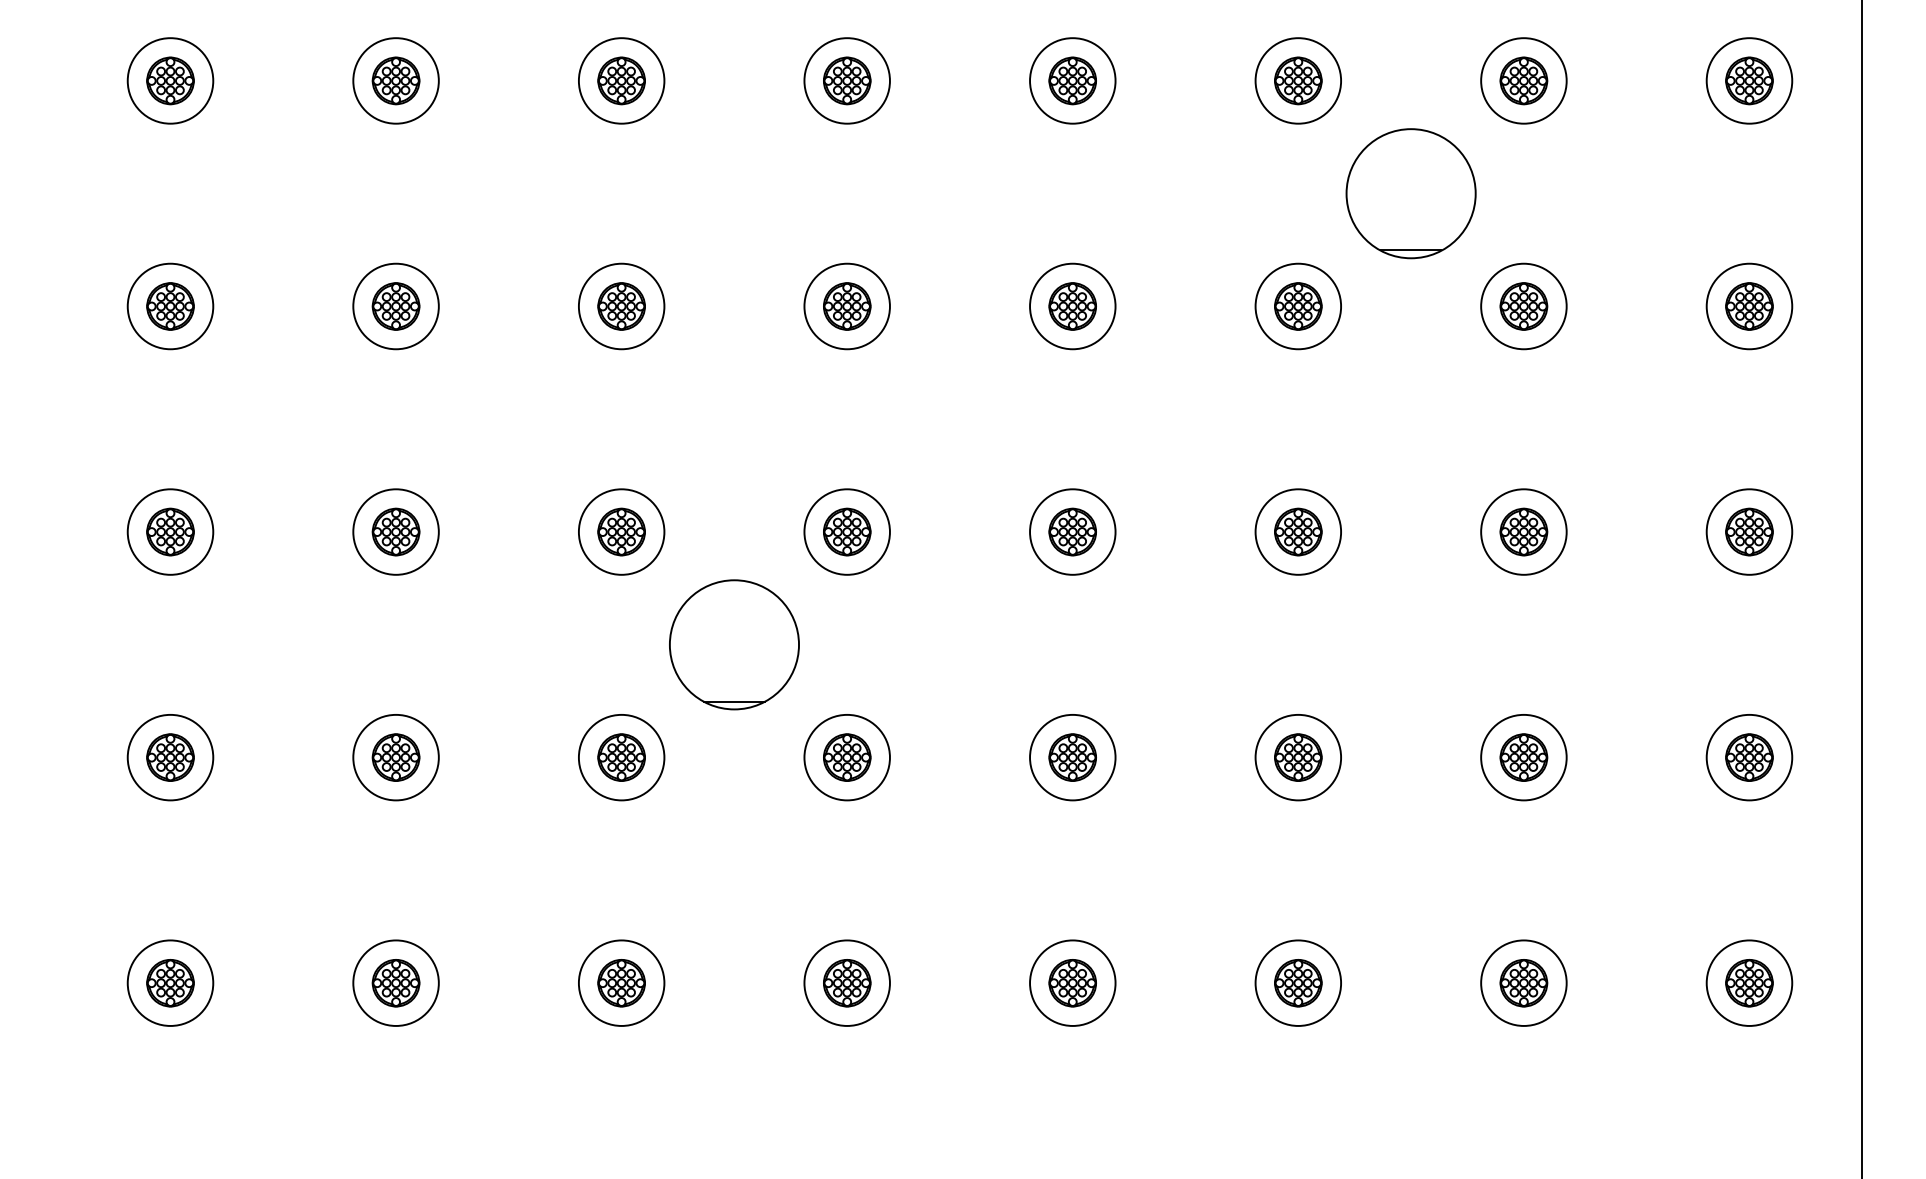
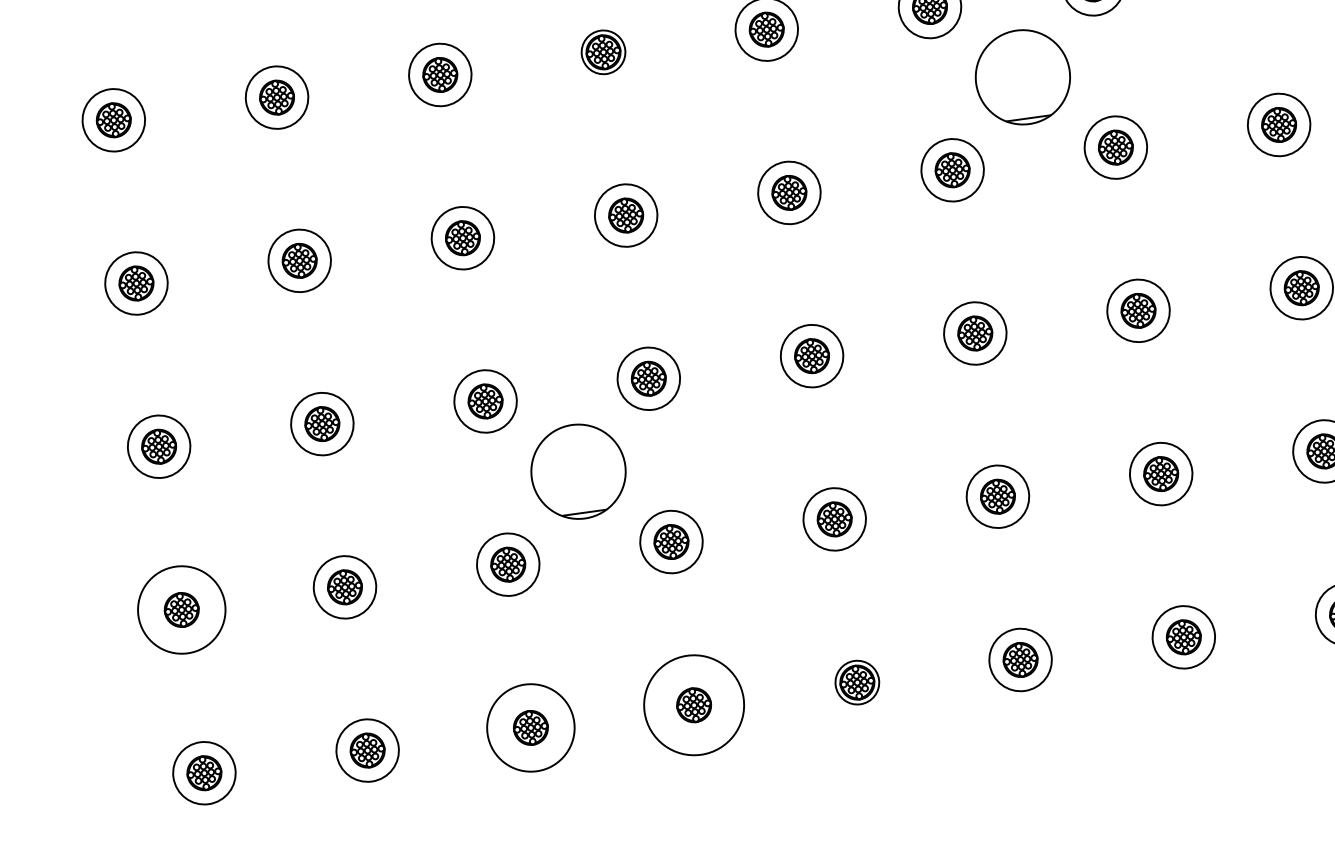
circle: (846, 80) -> (602, 52), size x0.7
circle: (170, 757) -> (181, 609), size x1.4
circle: (621, 982) -> (530, 727), size x1.4
circle: (846, 982) -> (693, 704), size x1.6
circle: (1072, 982) -> (857, 682), size x0.7

